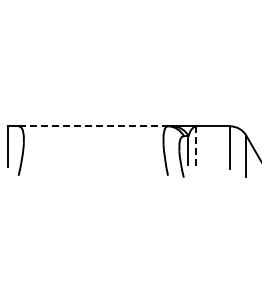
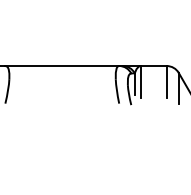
line: (93, 126) -> (62, 66), dashed -> solid
line: (196, 148) -> (140, 82), dashed -> solid

